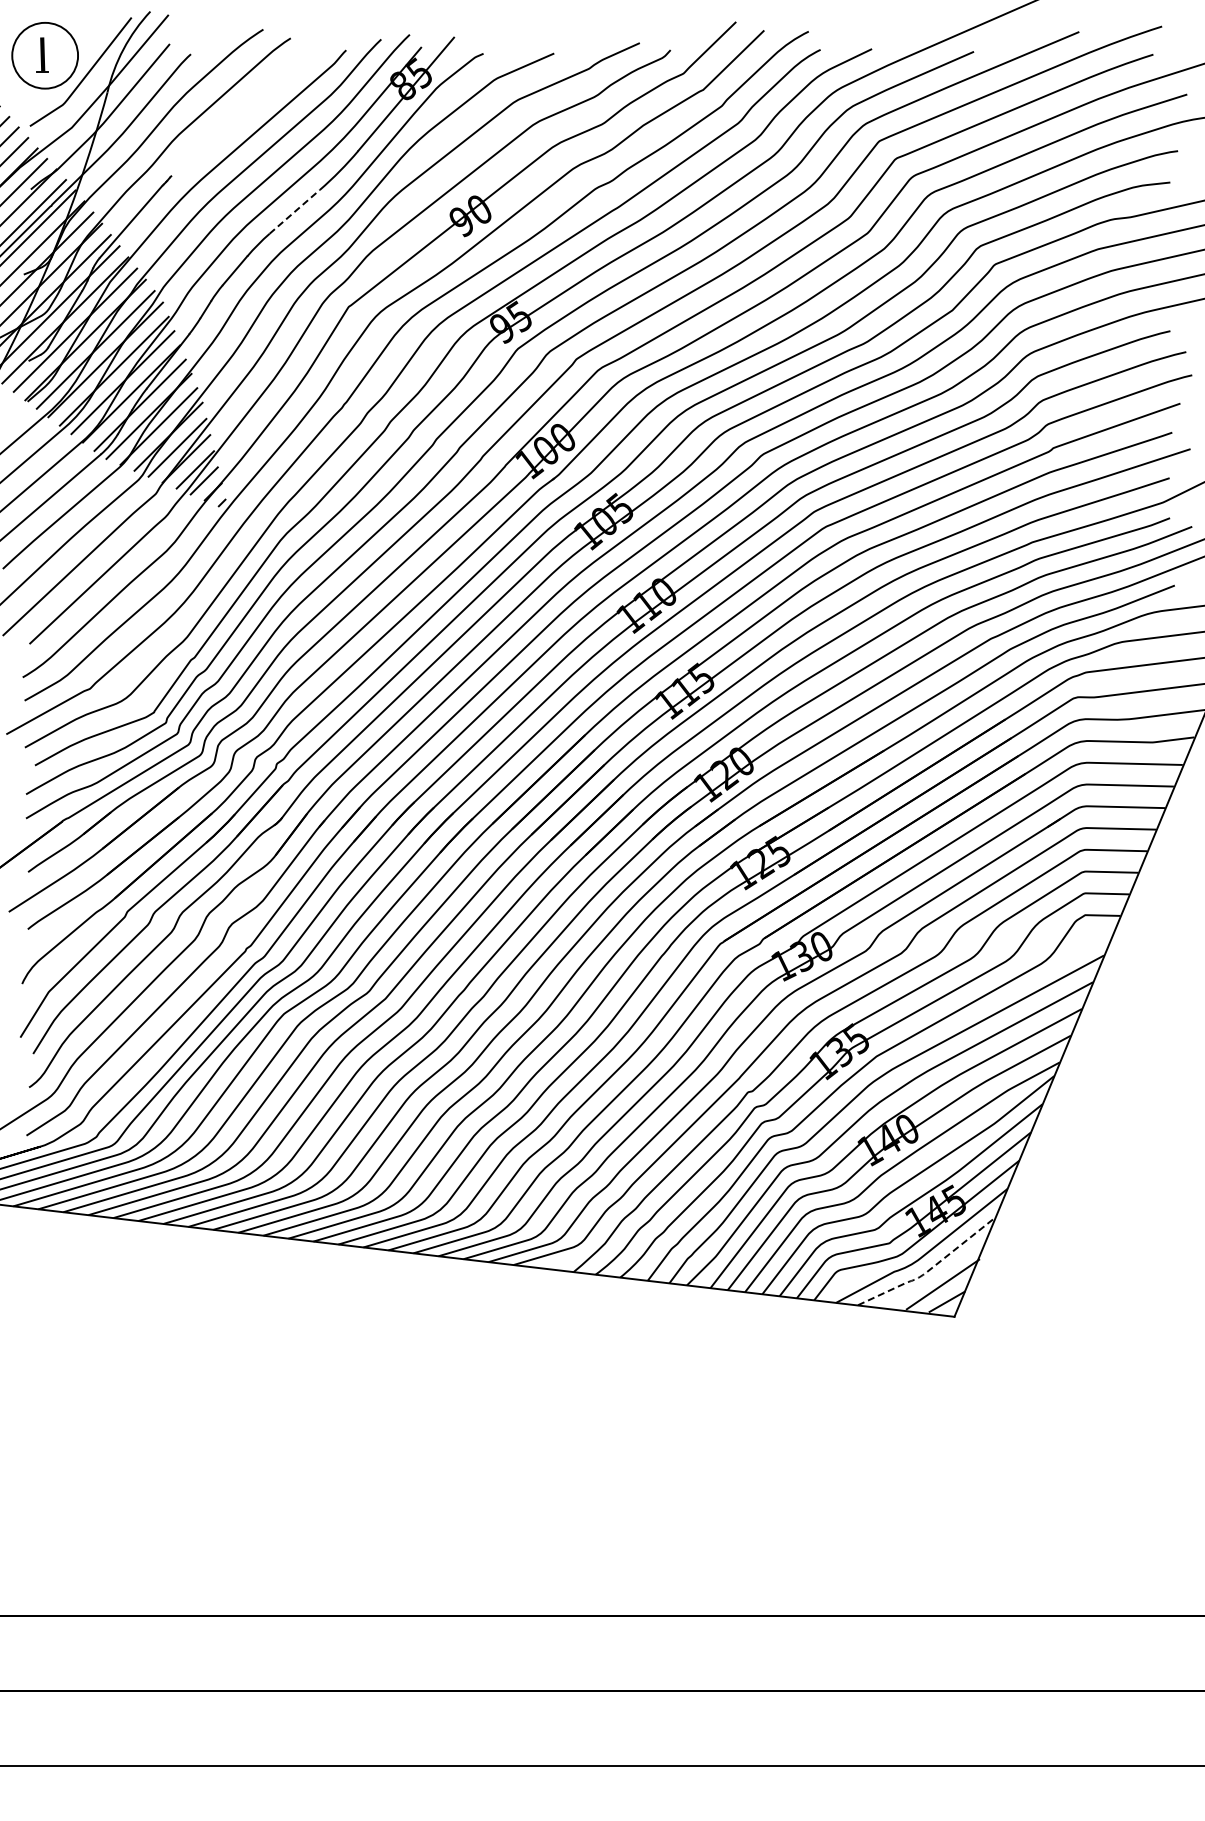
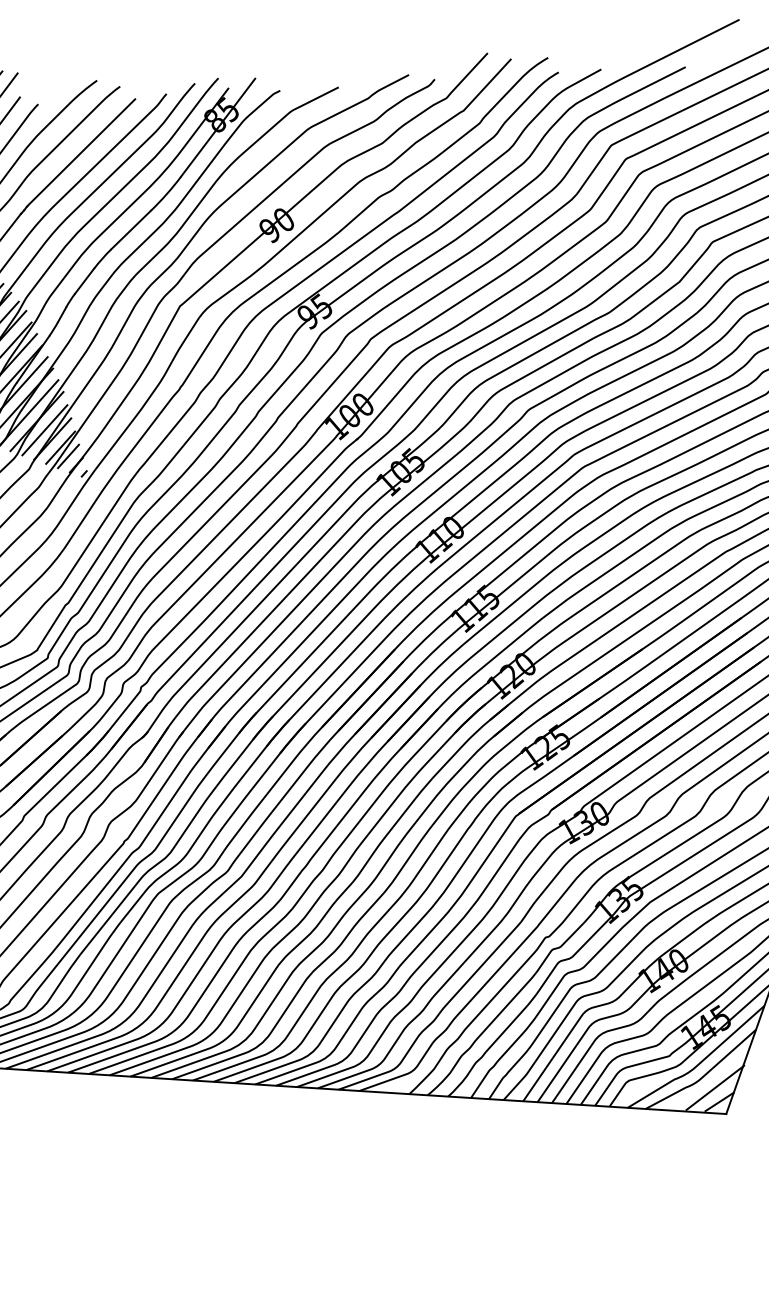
line: (239, 114) -> (81, 151), added
line: (295, 211) -> (131, 229), dashed -> solid
line: (928, 1270) -> (702, 1076), dashed -> solid

